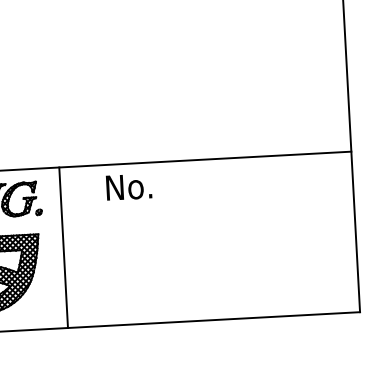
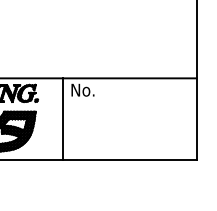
line: (64, 248) -> (63, 119), moved

